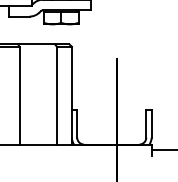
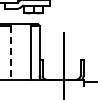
line: (19, 97) -> (10, 53), solid -> dashed

